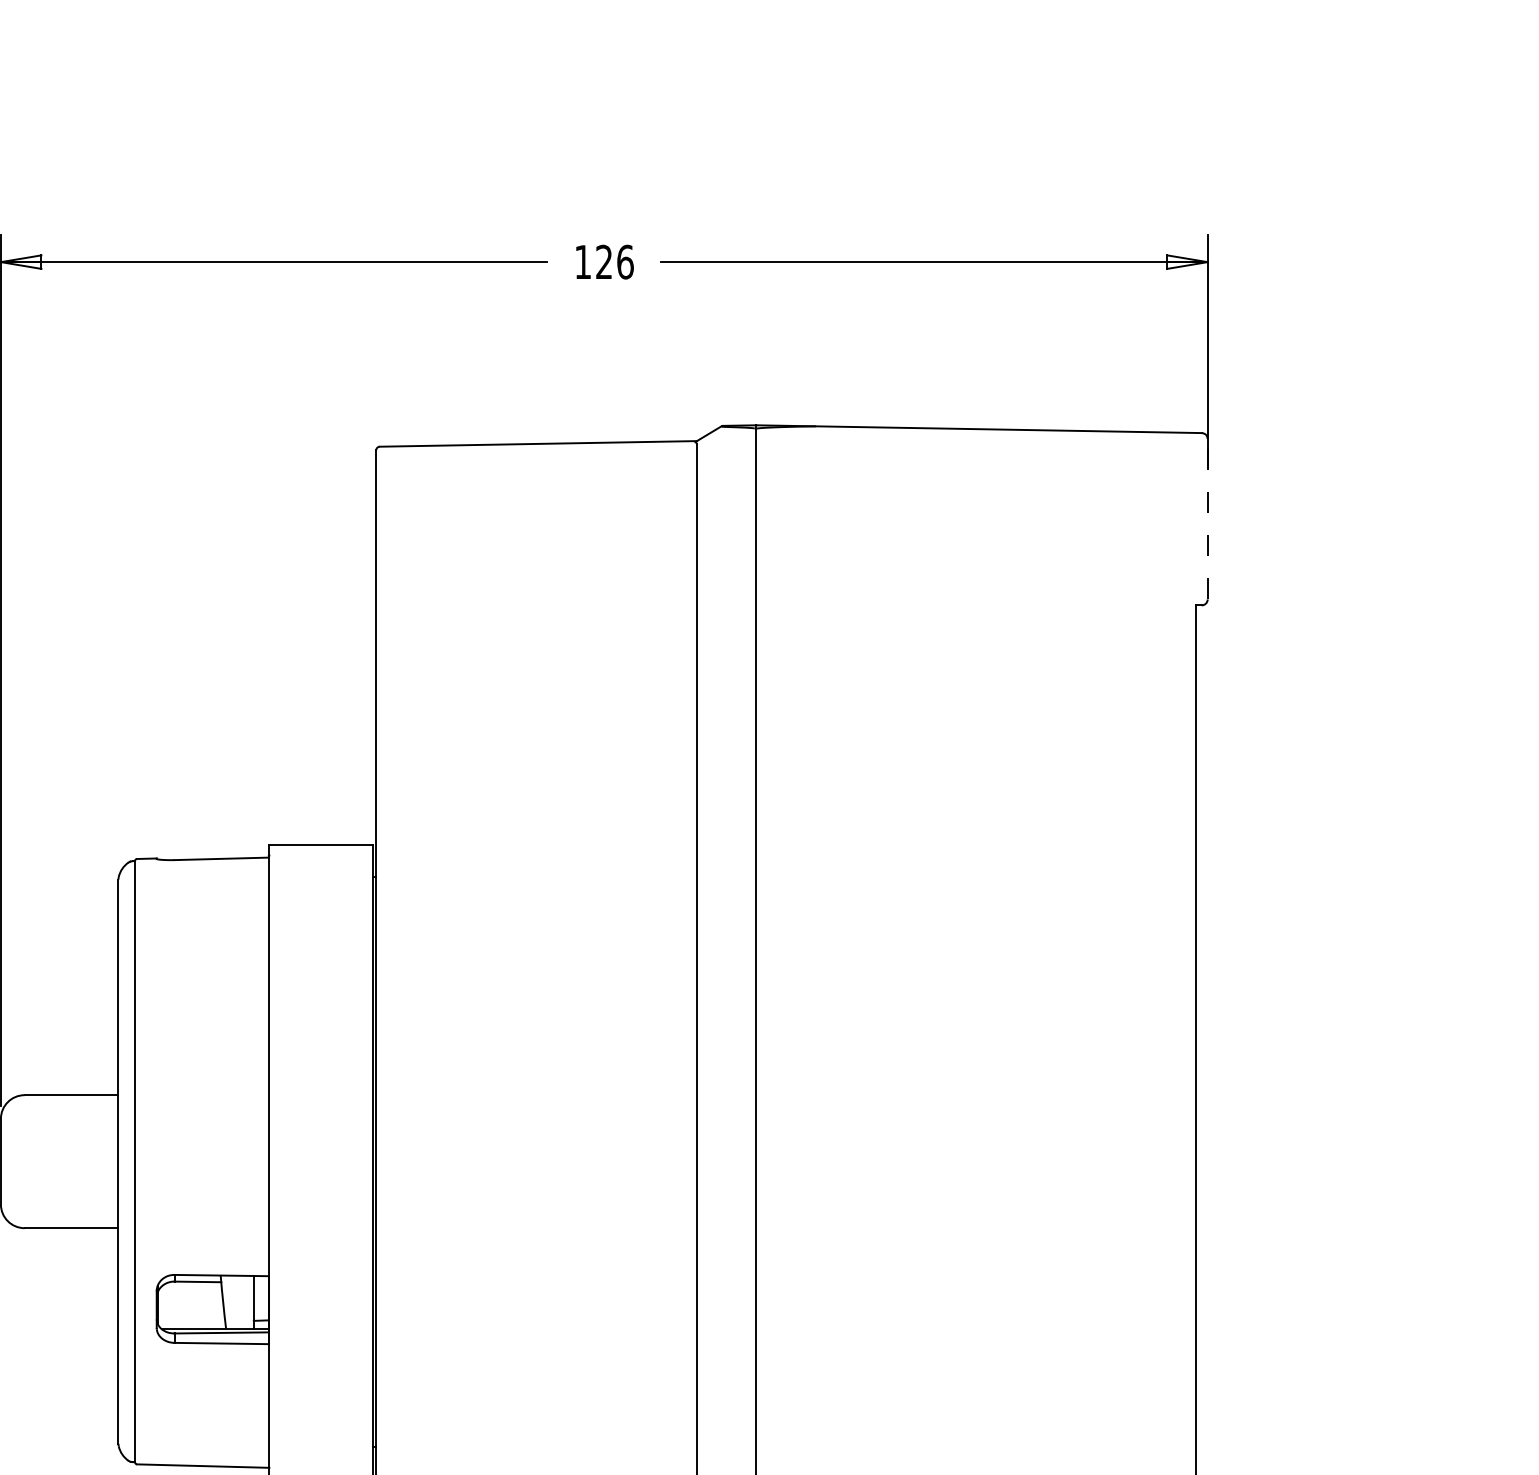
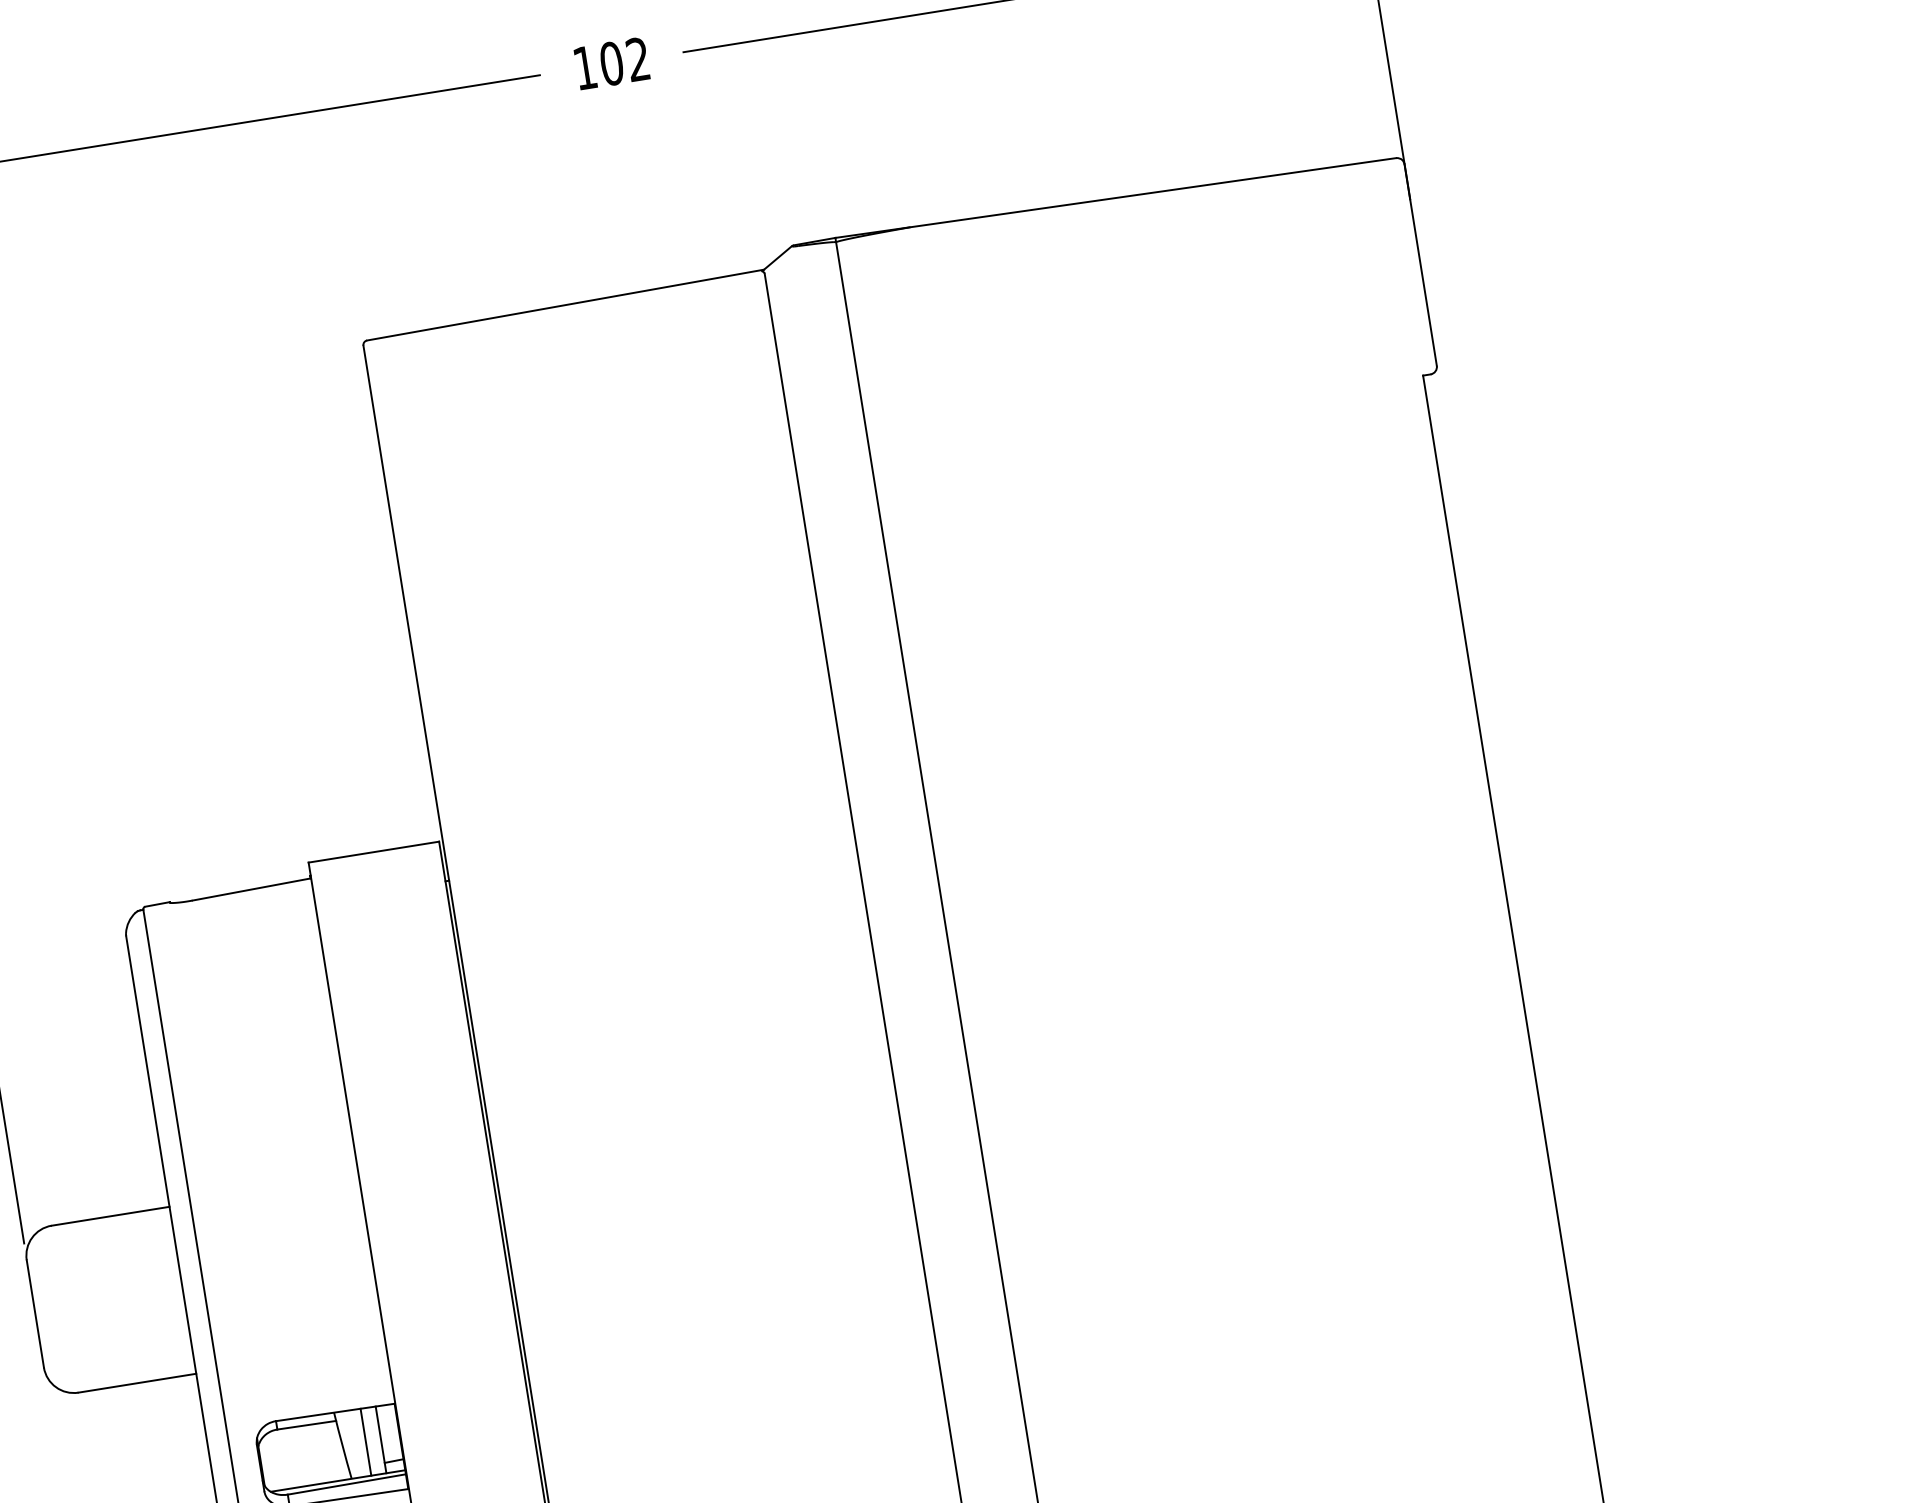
text: (614, 261) -> (624, 60), 126 -> 102
line: (1207, 518) -> (1420, 264), dashed -> solid
line: (241, 1302) -> (365, 1442), added

